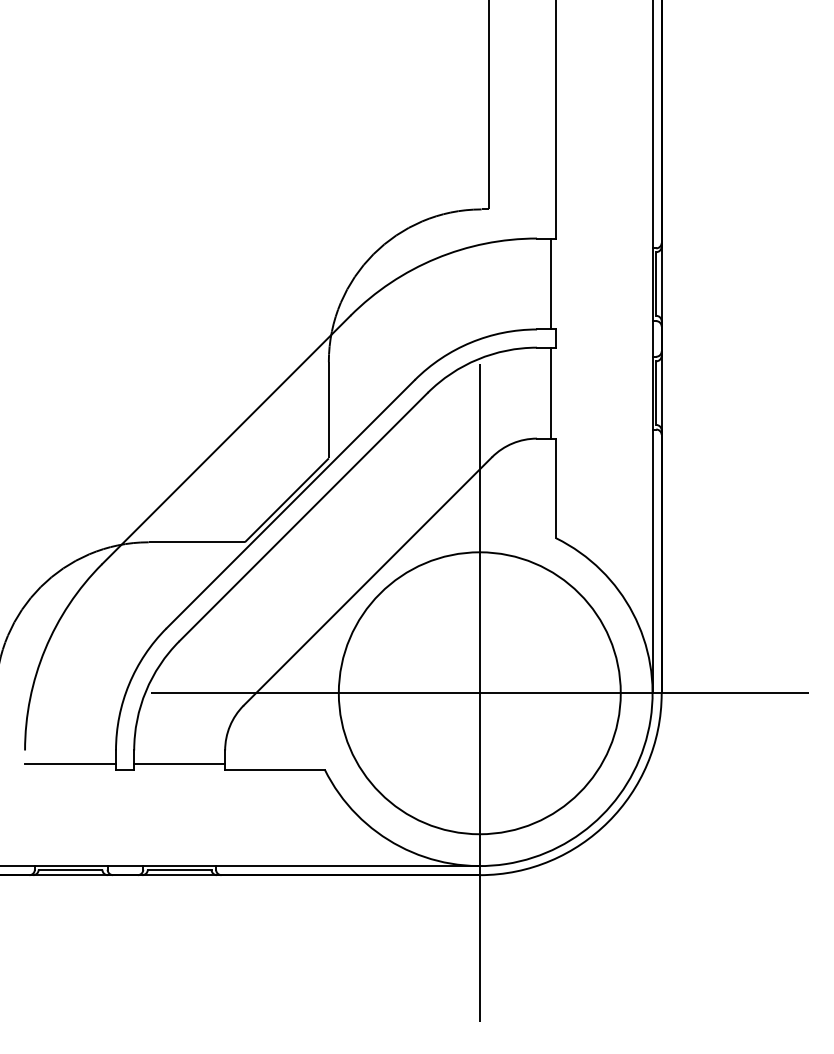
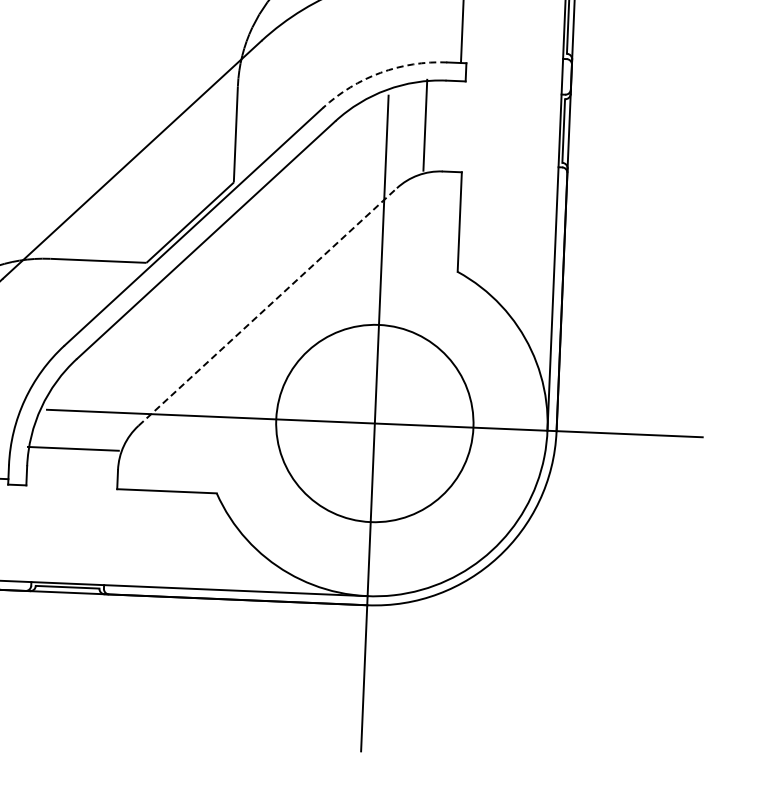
arc: (470, 342) -> (380, 72), solid -> dashed
line: (550, 392) -> (425, 124), moved
line: (367, 581) -> (267, 307), solid -> dashed
circle: (479, 693) -> (374, 423), size x0.7
line: (179, 764) -> (73, 449), moved

